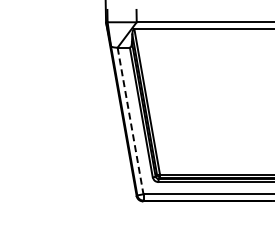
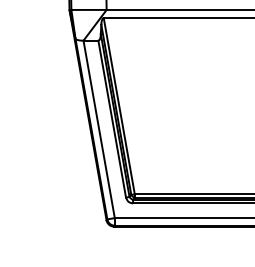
line: (130, 121) -> (99, 129), dashed -> solid

